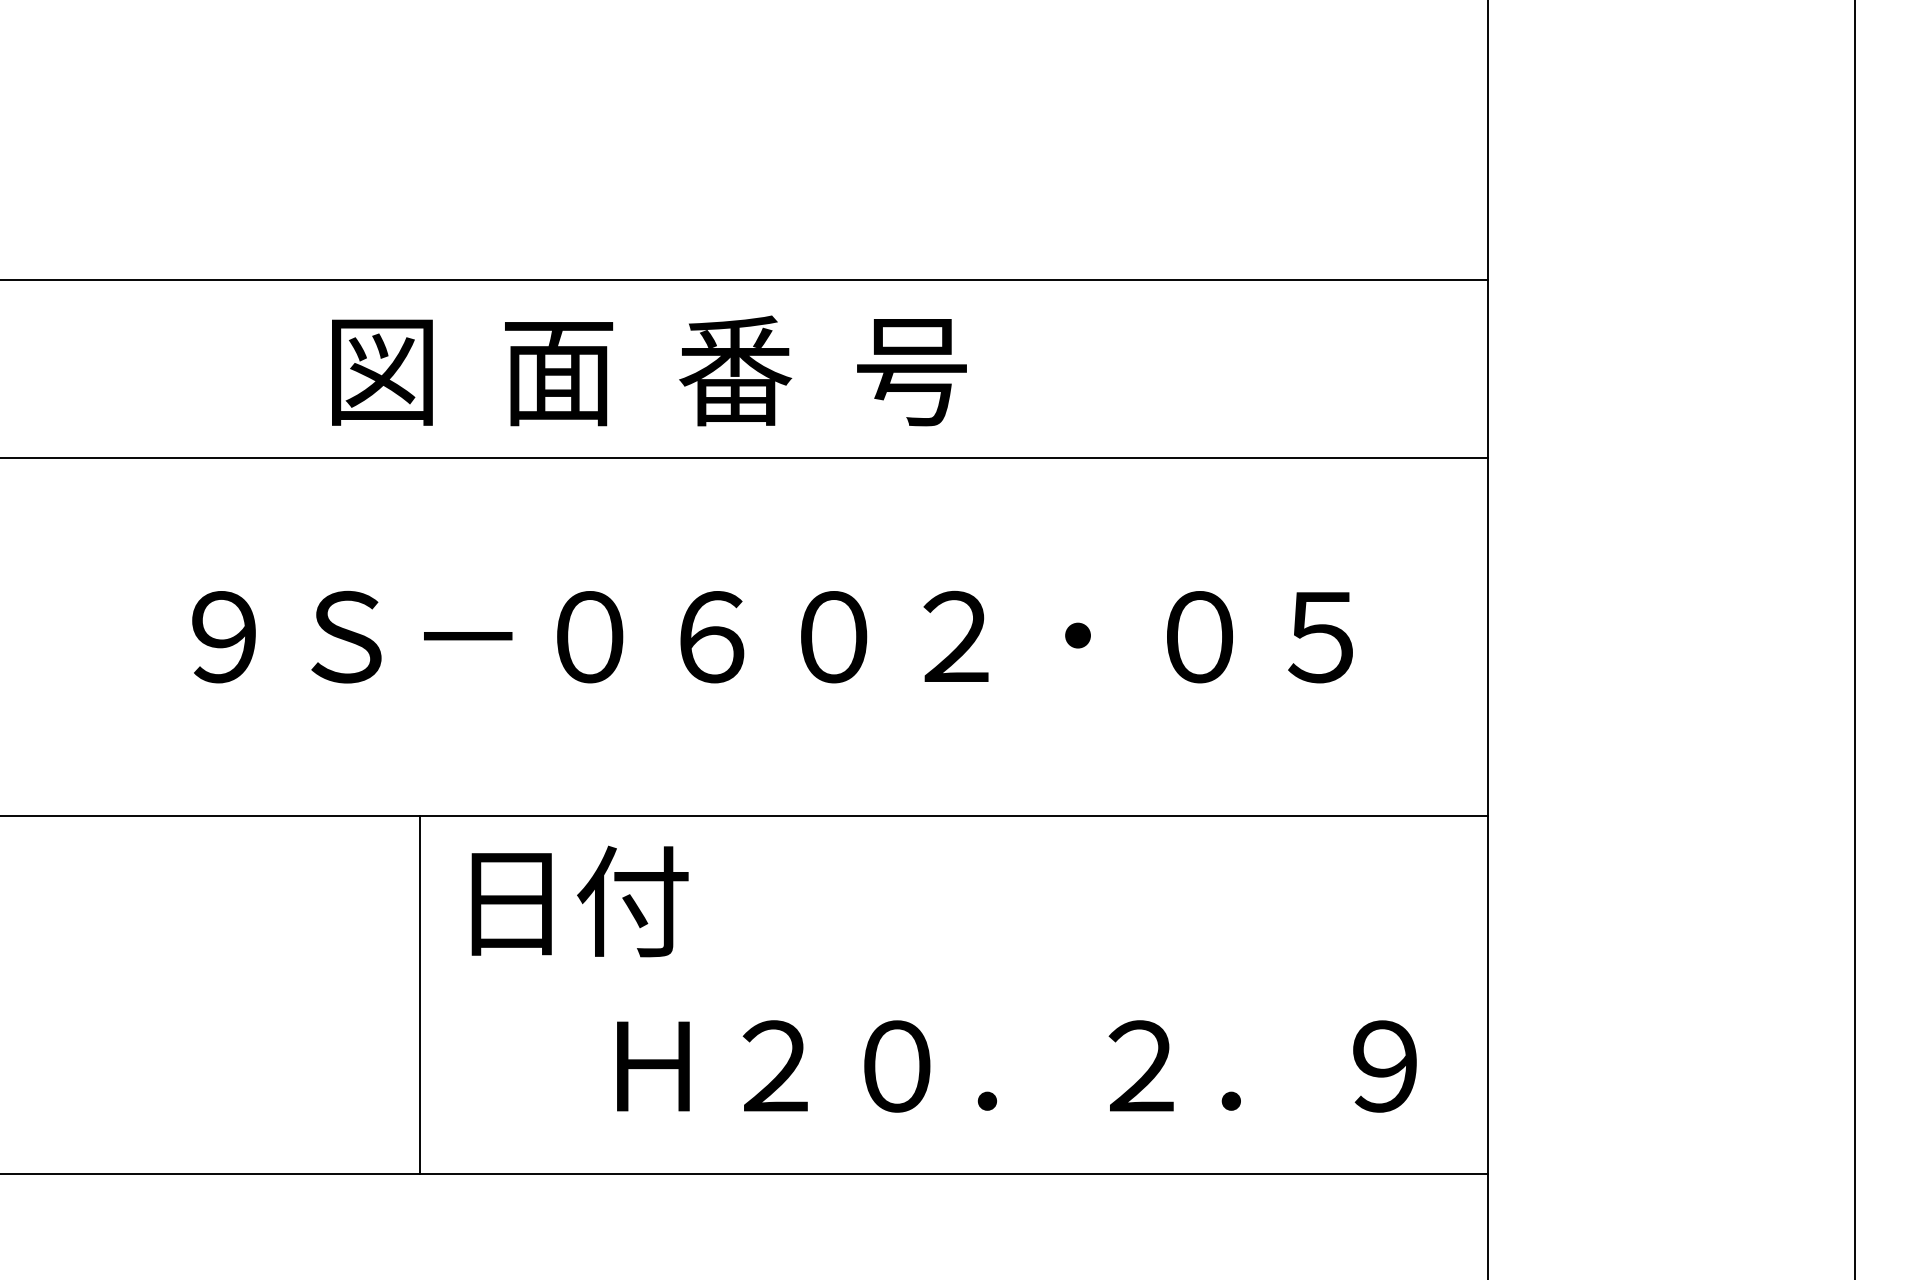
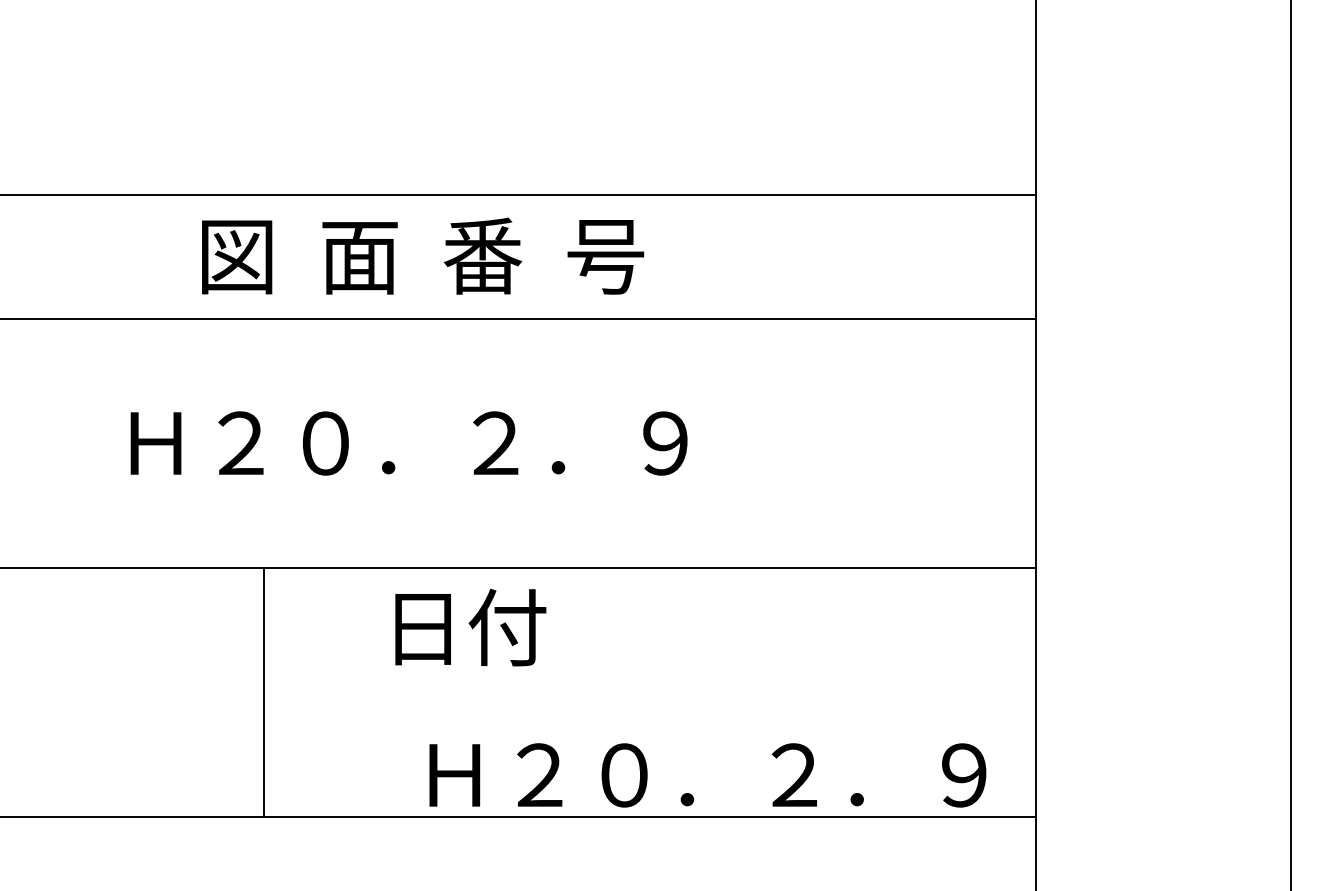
text: (650, 369) -> (423, 255), moved
text: (769, 637) -> (535, 443), ９Ｓ－０６０２・０５ -> Ｈ２０．２．９
text: (579, 901) -> (470, 627), moved
line: (420, 994) -> (264, 692), moved
text: (1016, 1066) -> (707, 775), moved

